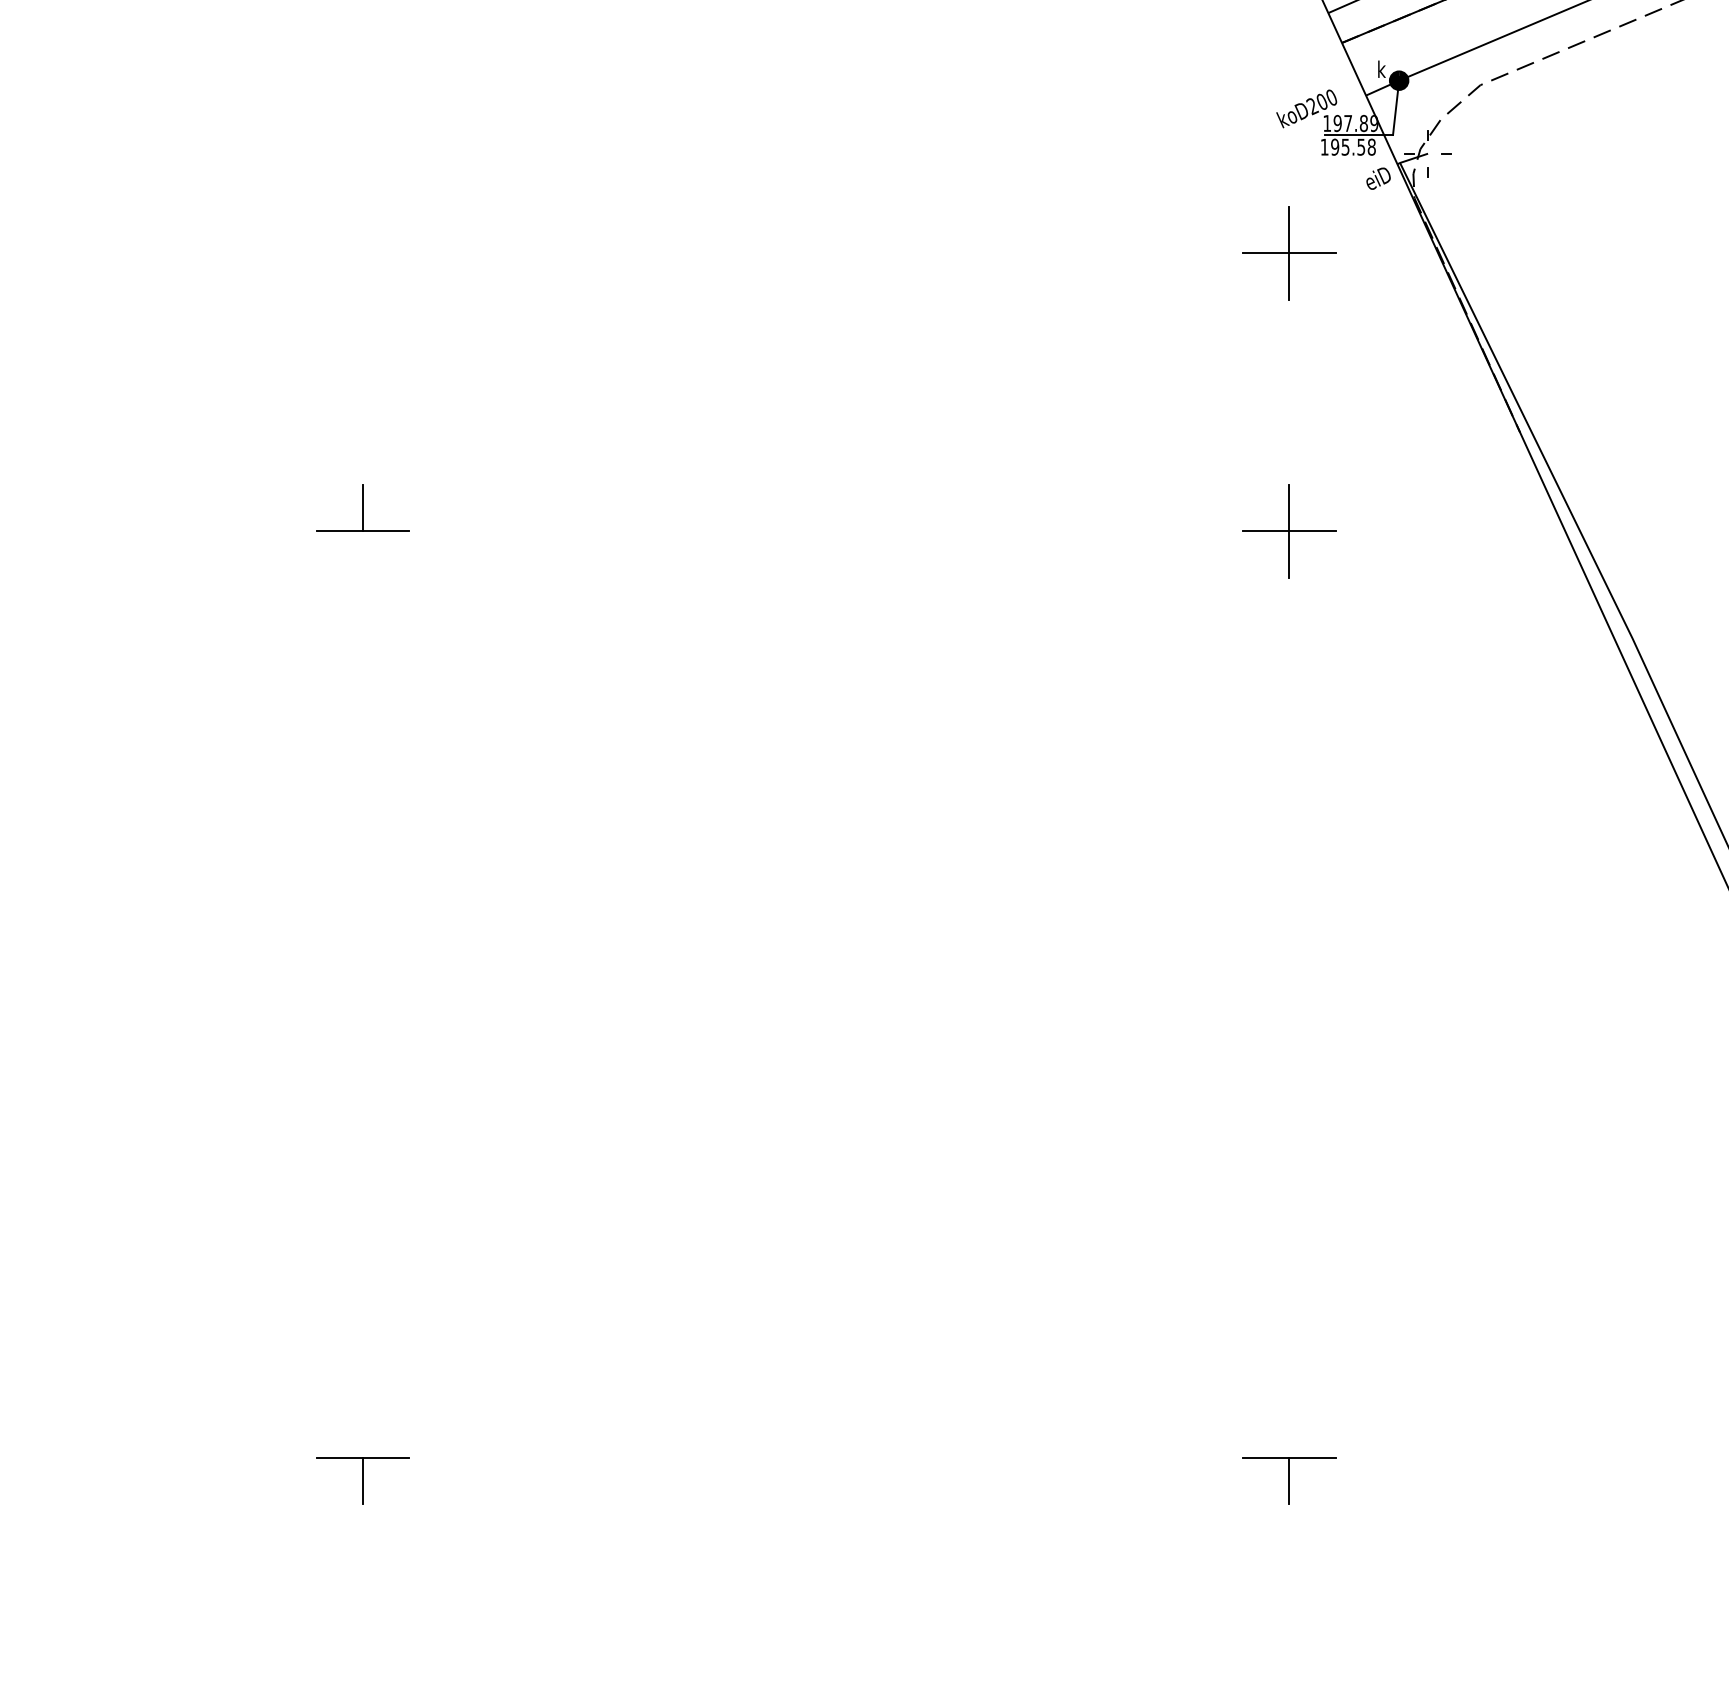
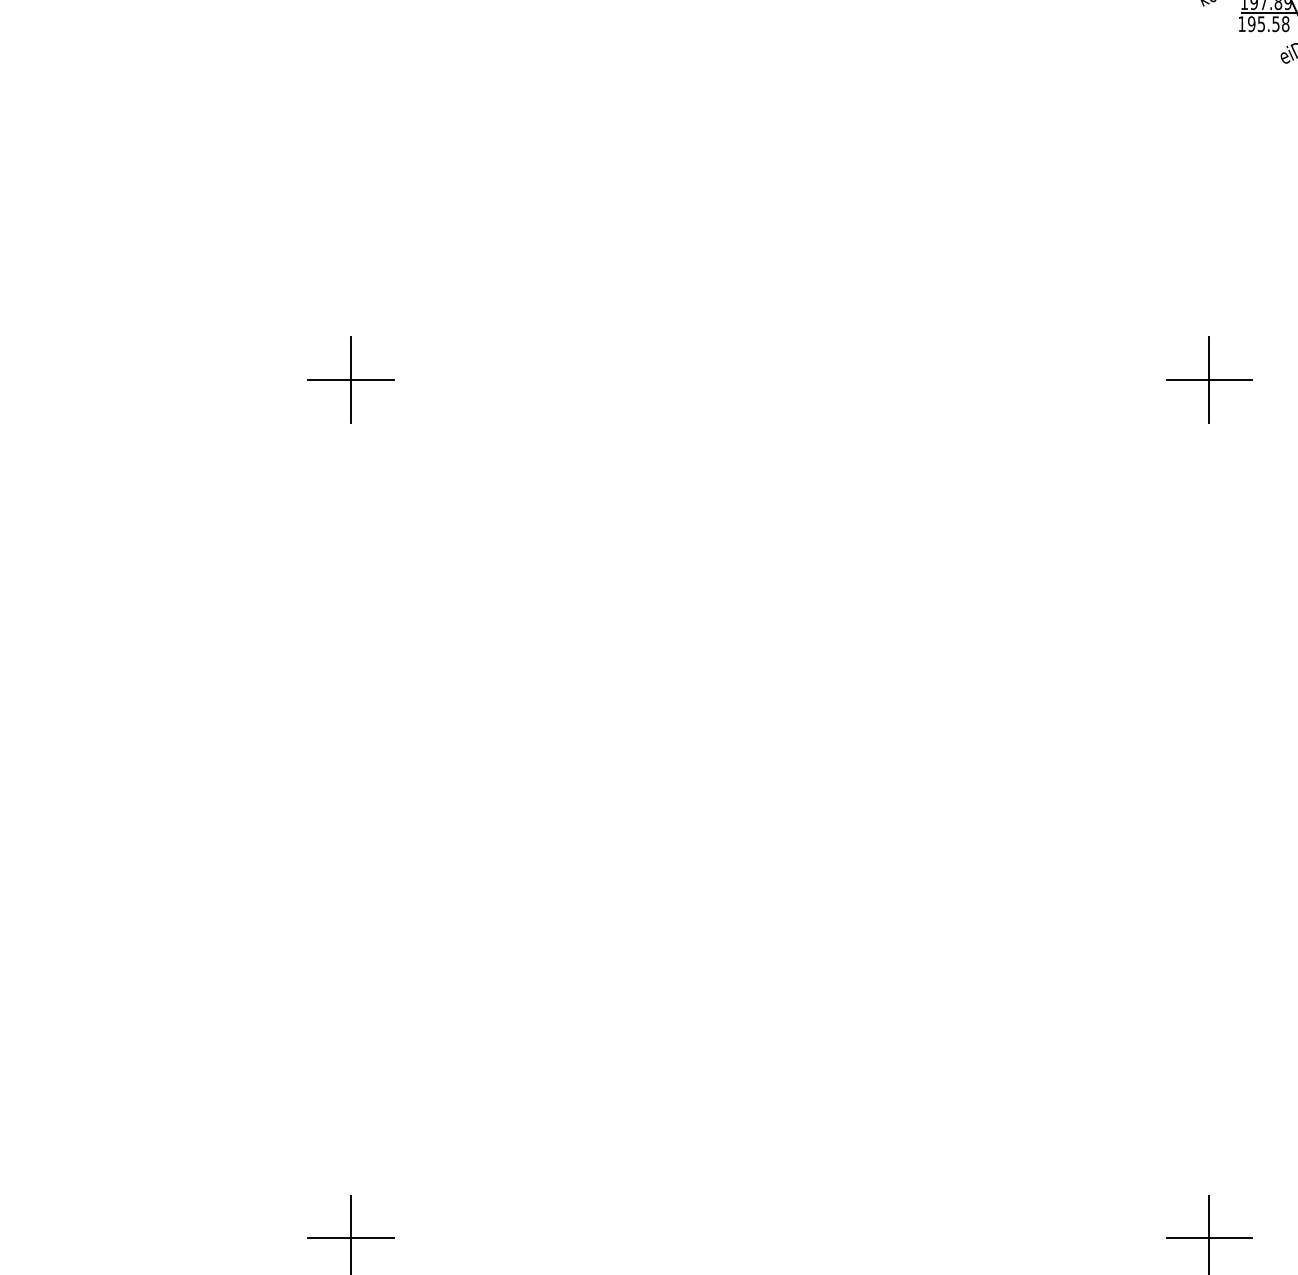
part: (1289, 253) -> (1209, 122), removed
line: (363, 554) -> (351, 401), added
line: (363, 1434) -> (351, 1217), added
line: (1289, 1434) -> (1209, 1217), added

